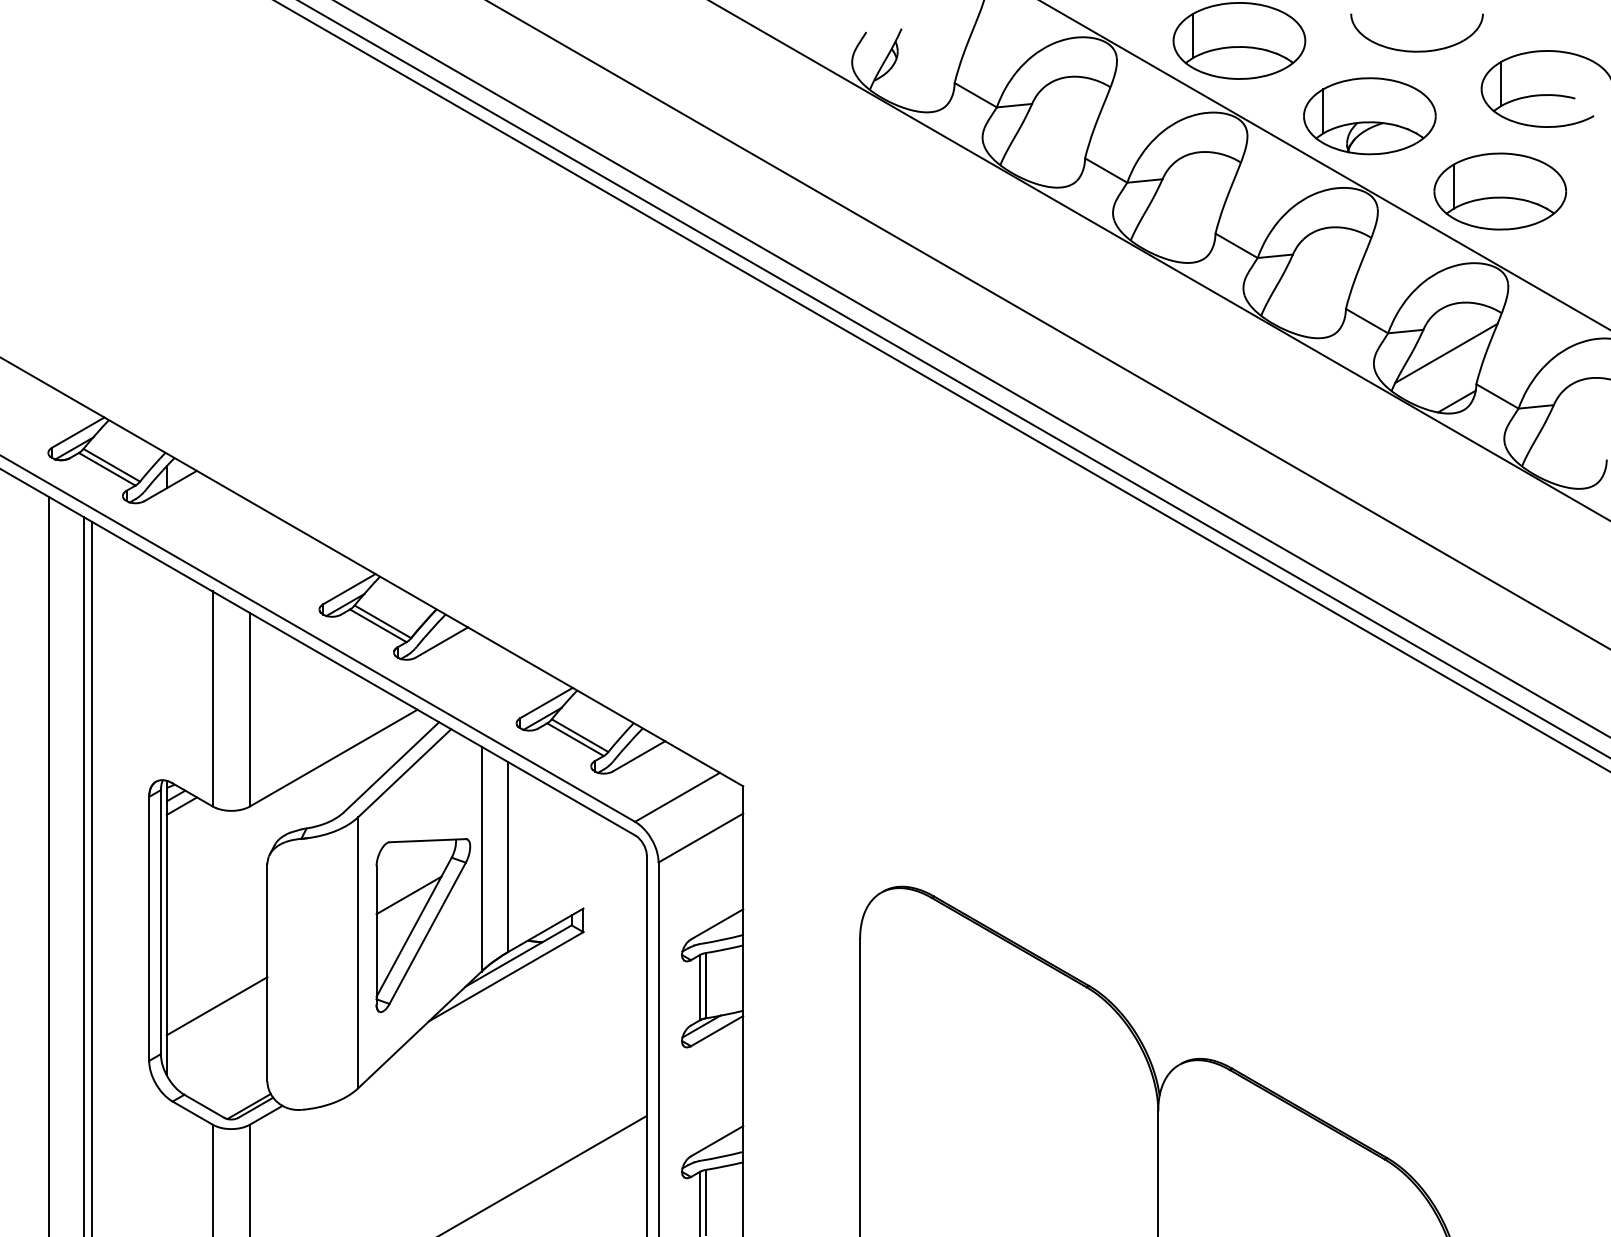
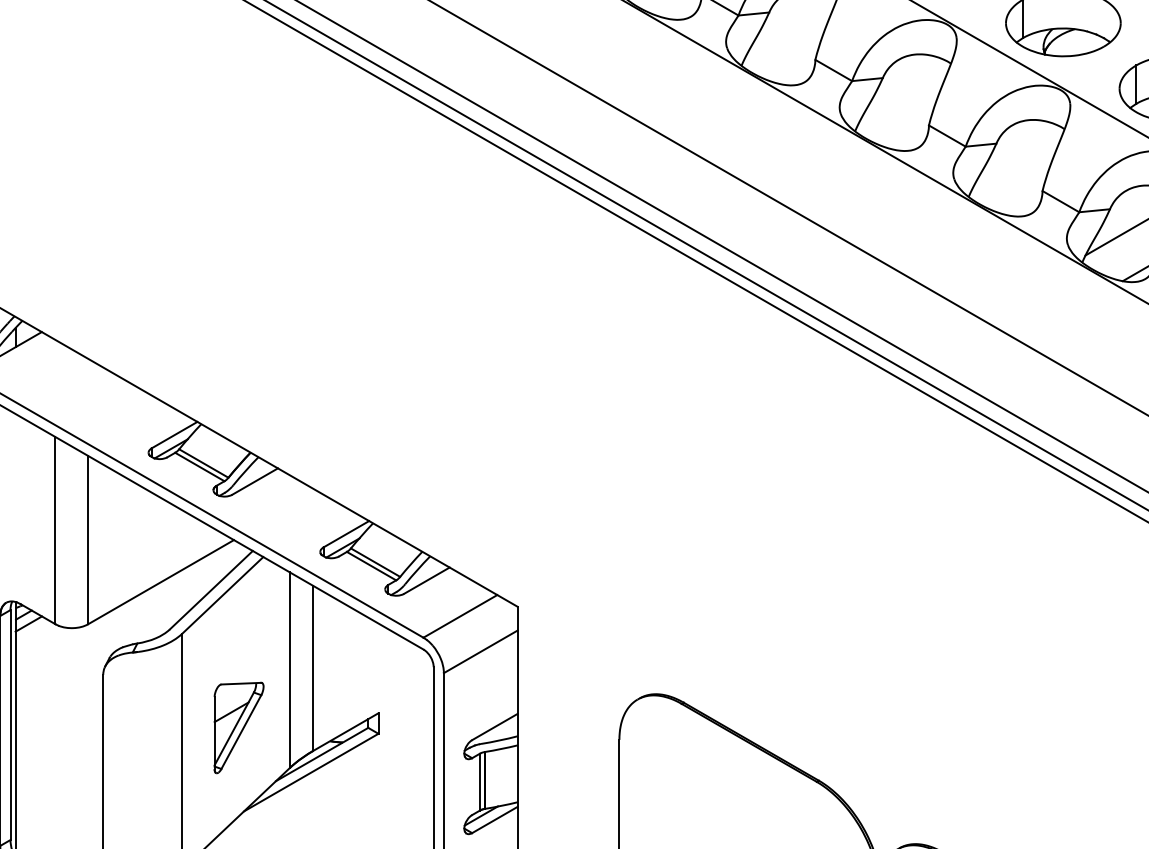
part: (423, 925) -> (239, 727), size x0.6
line: (216, 1006) -> (58, 798), removed

